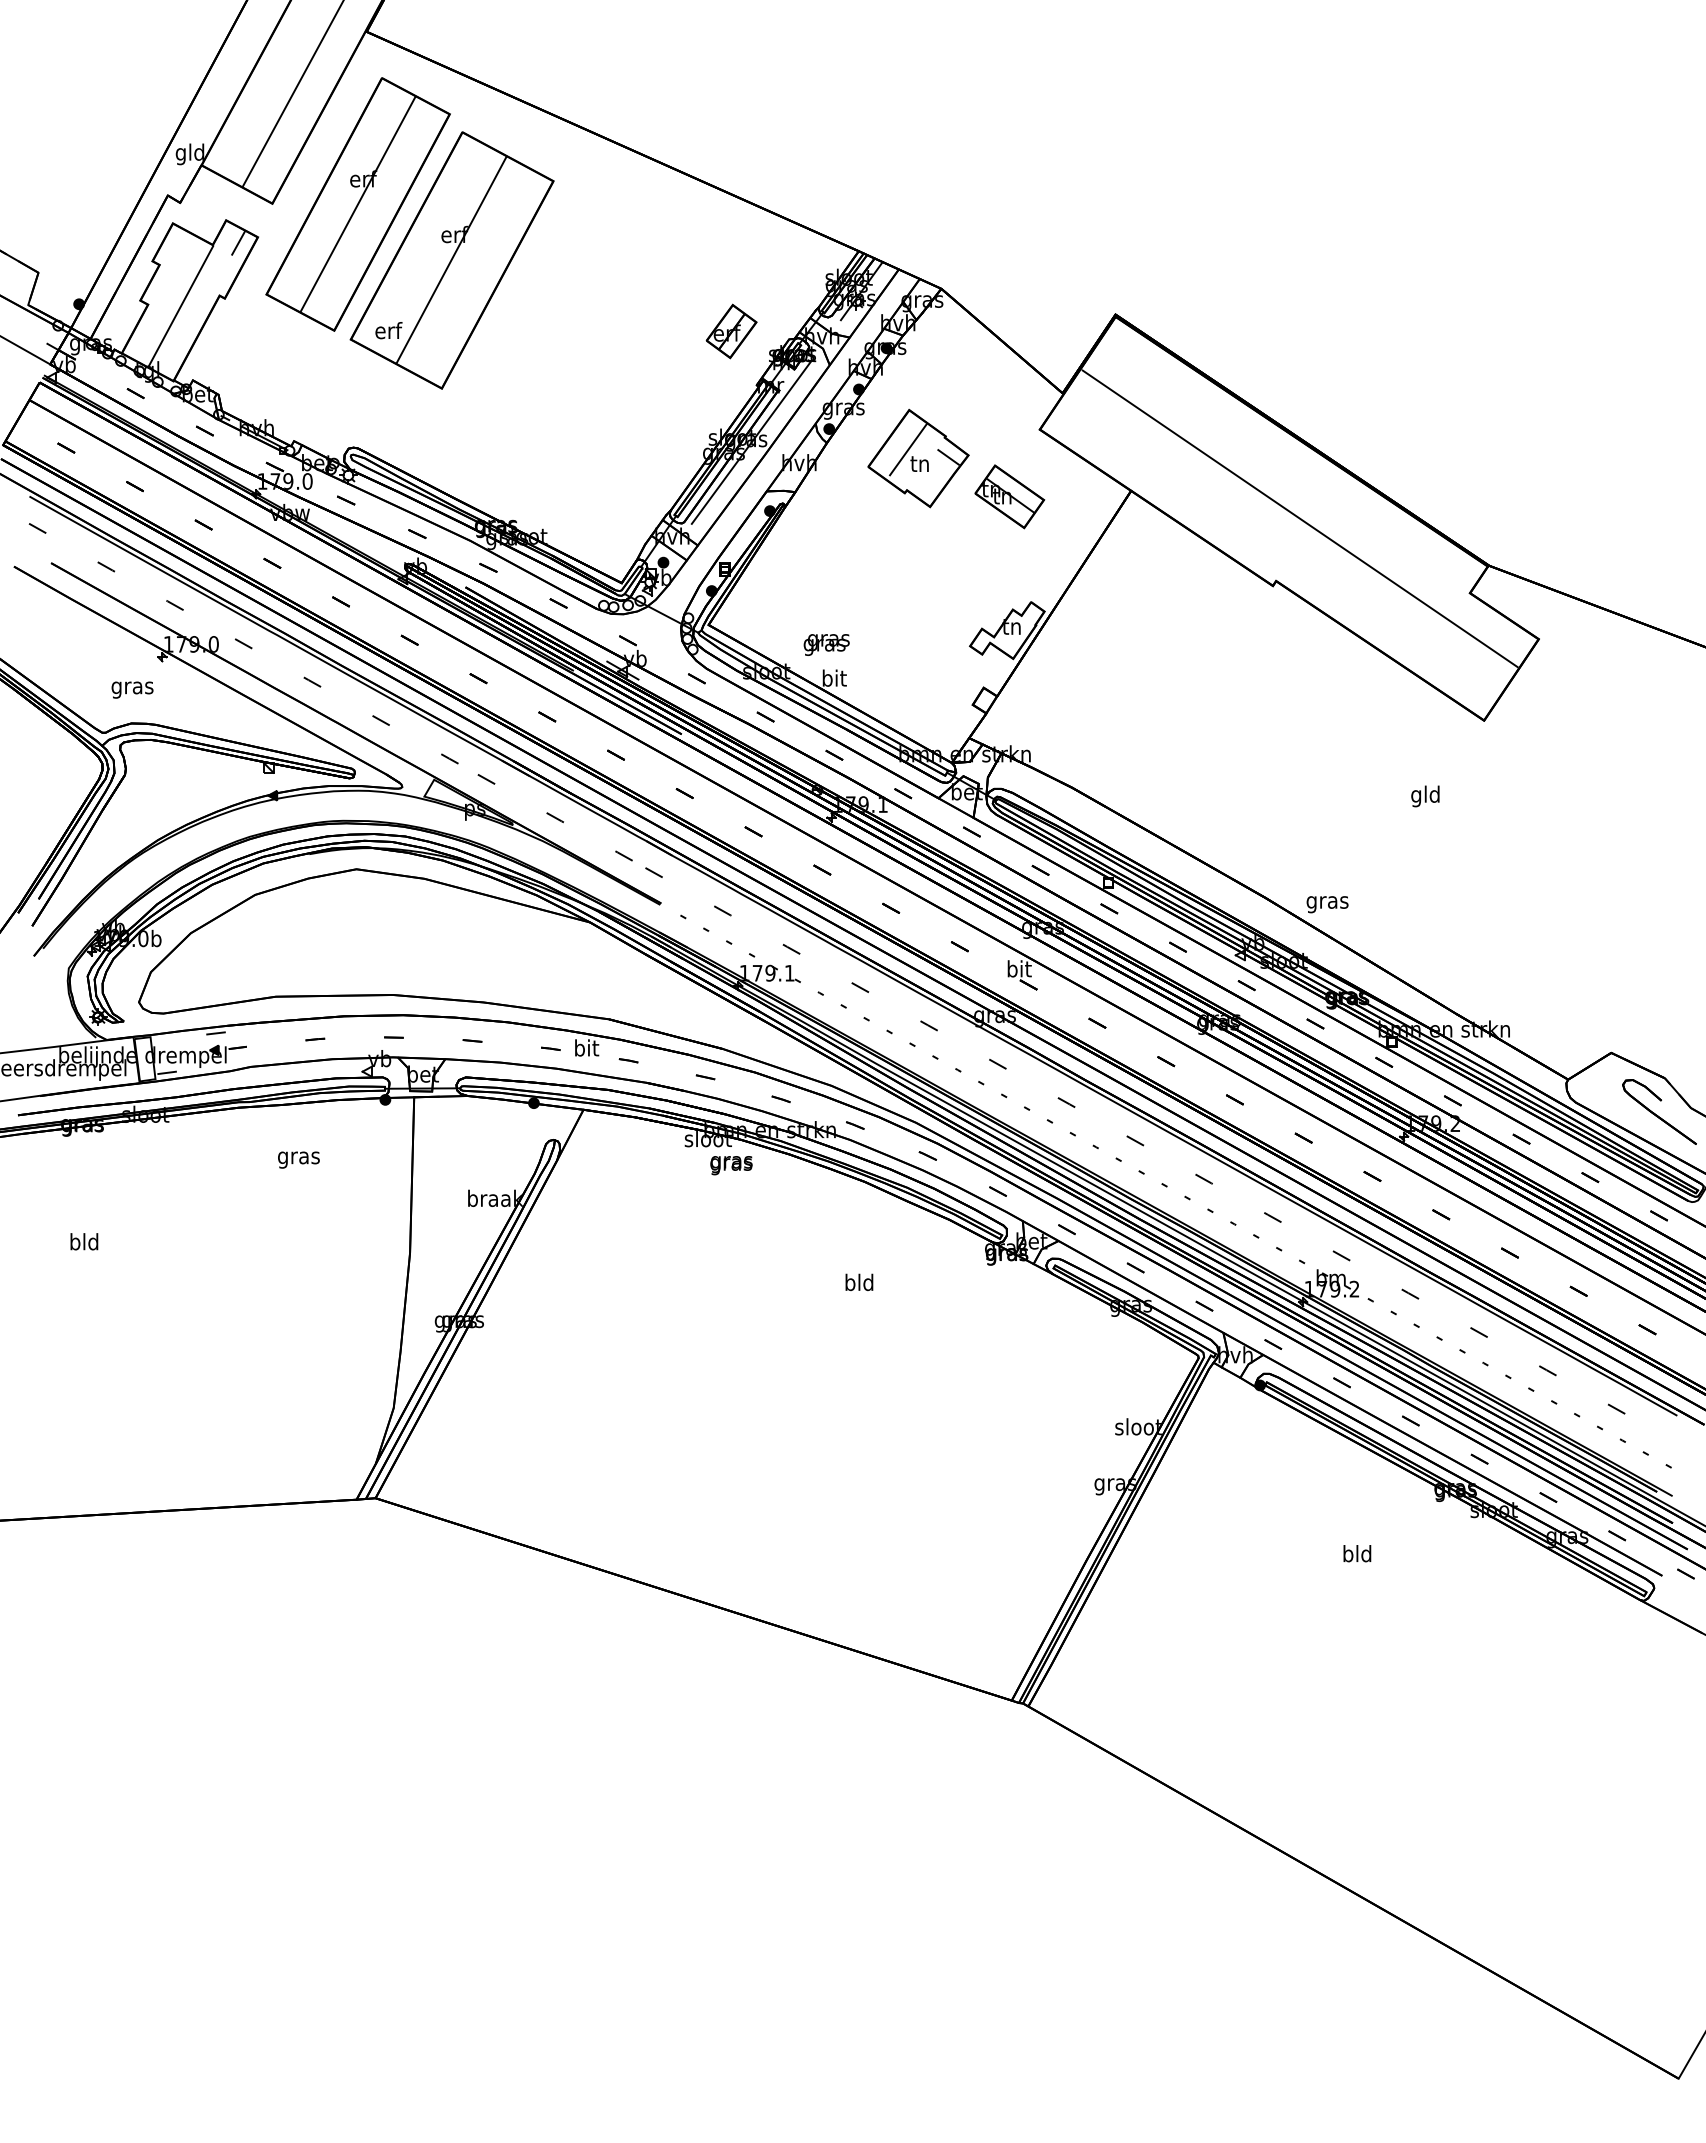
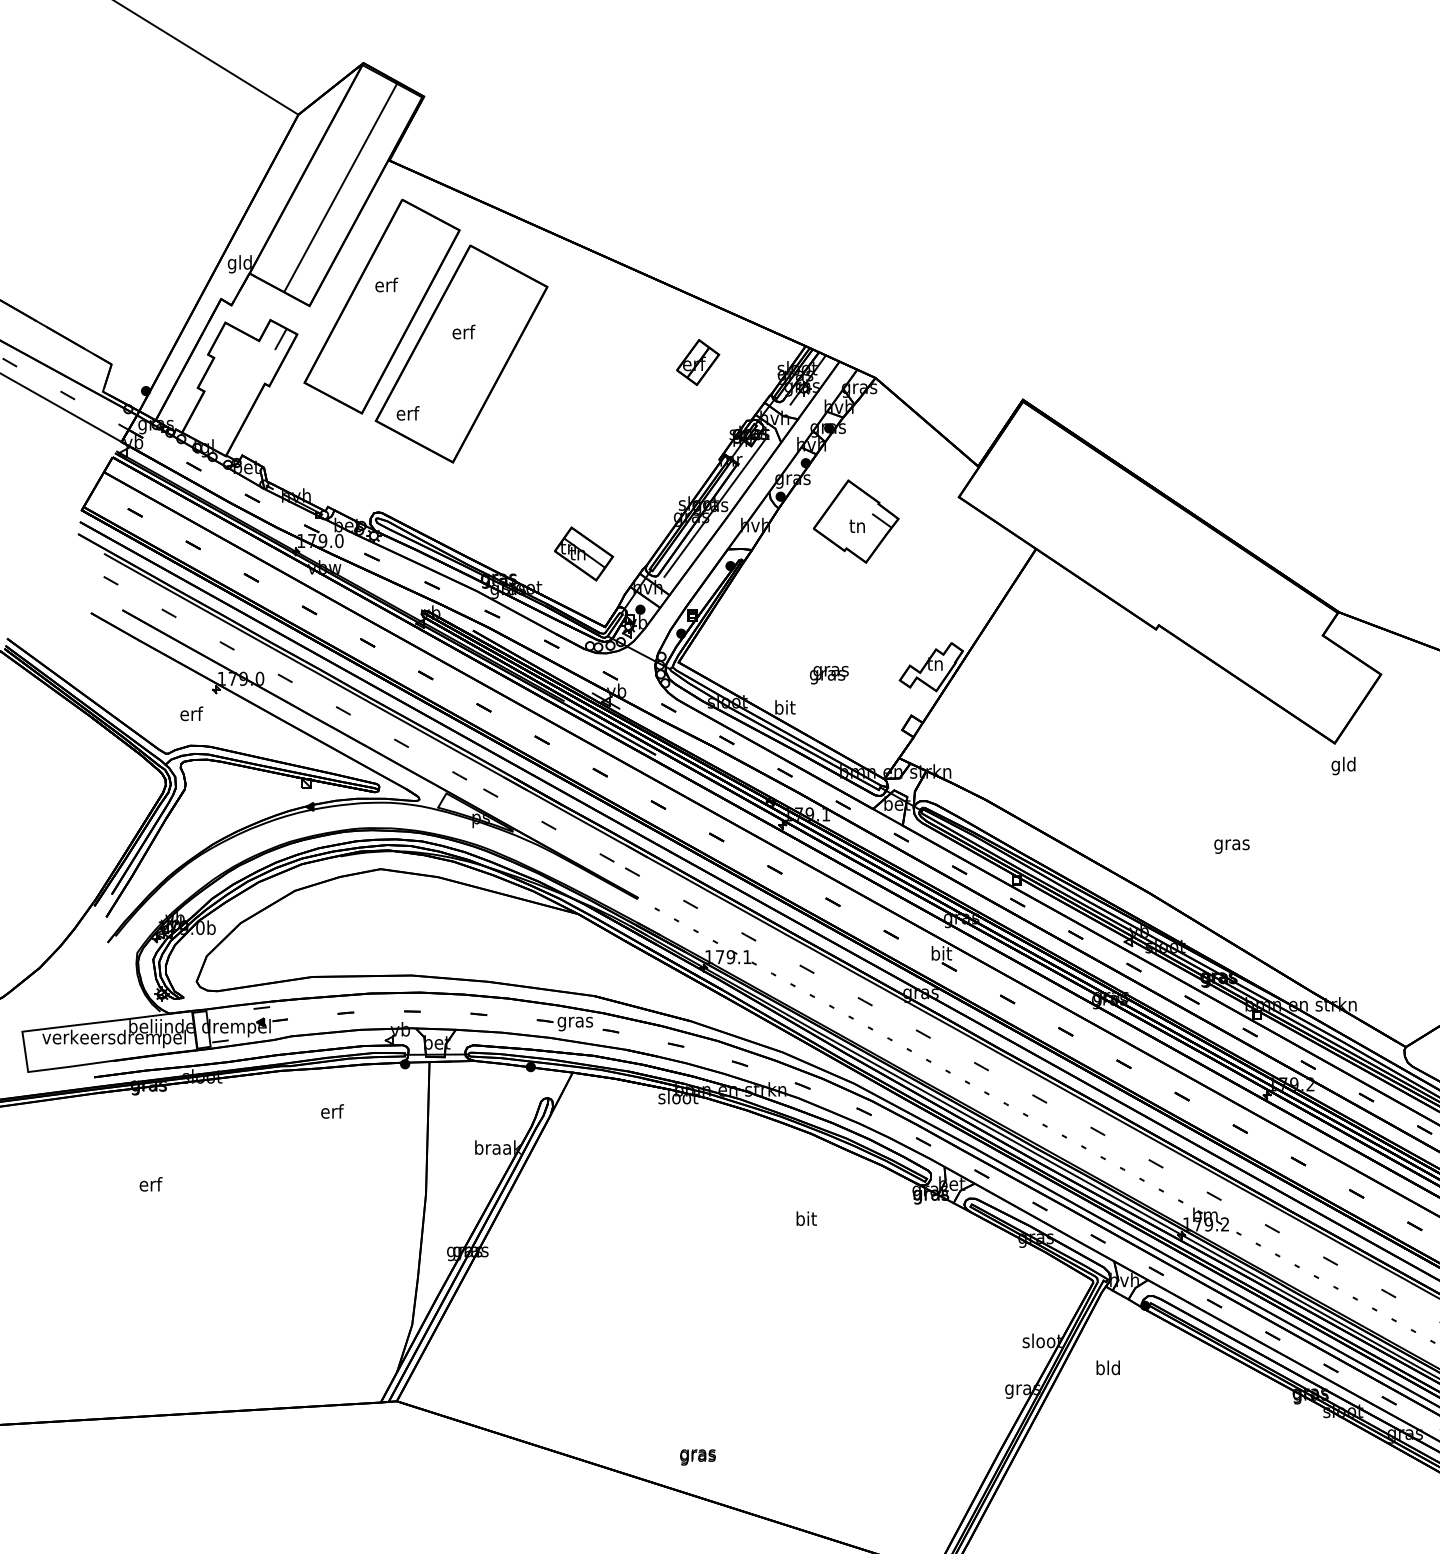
line: (357, 204) -> (381, 306), removed
line: (451, 259) -> (461, 353), removed
line: (180, 306) -> (231, 392), removed
part: (731, 331) -> (698, 362), moved
line: (908, 449) -> (847, 513), removed
part: (1009, 496) -> (583, 553), moved
line: (1299, 518) -> (1178, 572), removed
text: (826, 644) -> (829, 674), moved
text: (132, 687) -> (191, 715), gras -> erf
text: (1425, 796) -> (1343, 766), moved
text: (1327, 904) -> (1231, 846), moved
text: (586, 1049) -> (575, 1021), bit -> gras
text: (298, 1157) -> (331, 1113), gras -> erf
text: (731, 1165) -> (698, 1457), moved
text: (84, 1241) -> (150, 1184), bld -> erf
text: (859, 1282) -> (806, 1218), bld -> bit
text: (1357, 1553) -> (1108, 1367), moved

